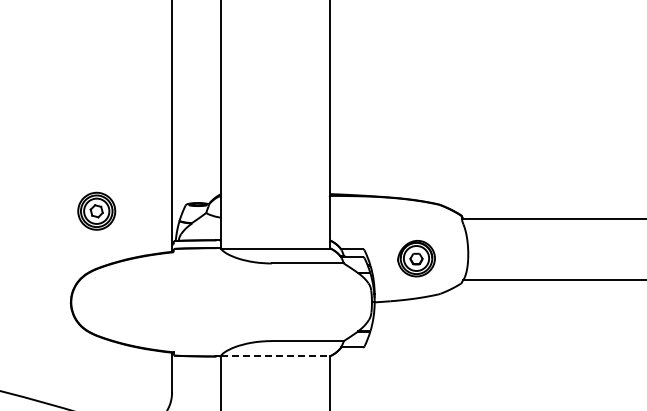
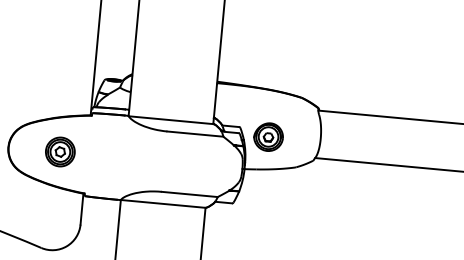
part: (96, 210) -> (60, 151), moved
part: (416, 258) -> (268, 136), moved
line: (275, 356) -> (163, 204), dashed -> solid

